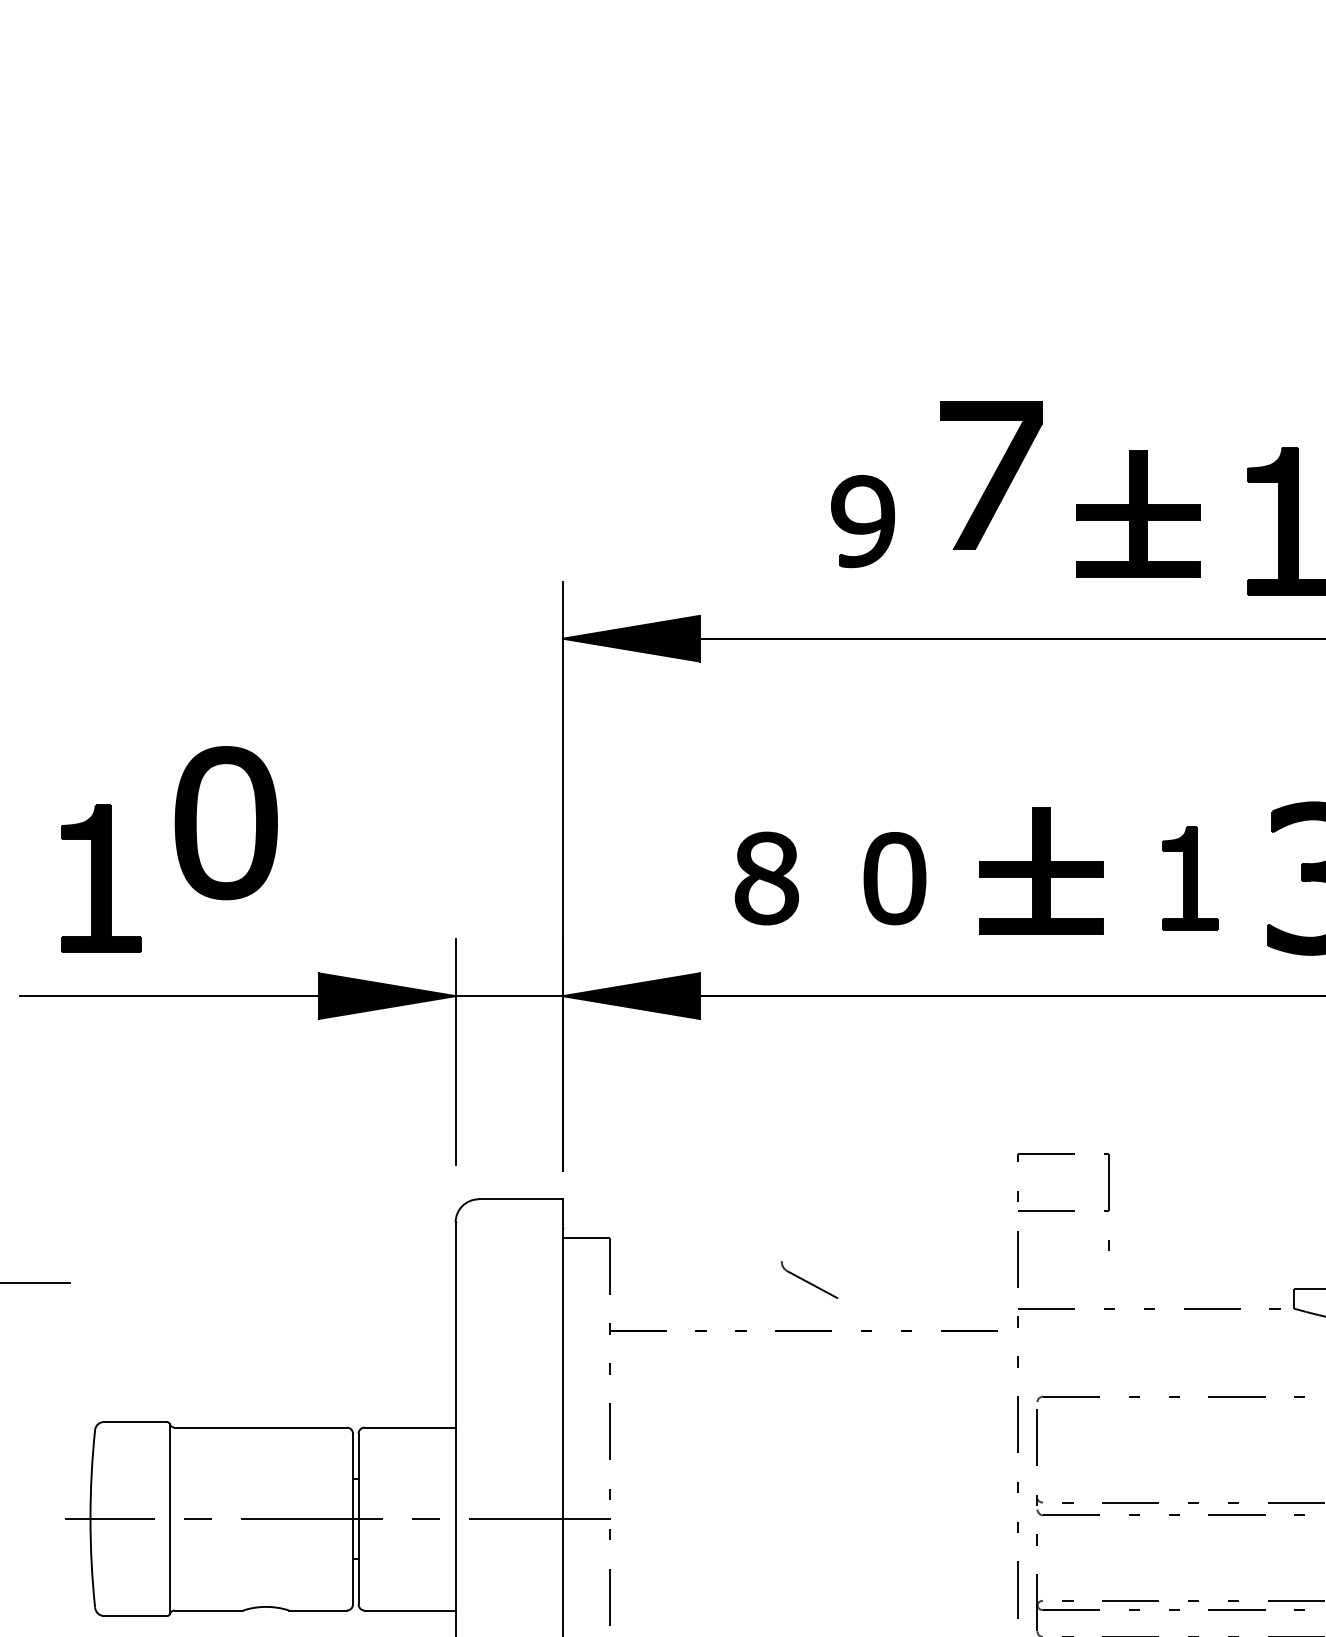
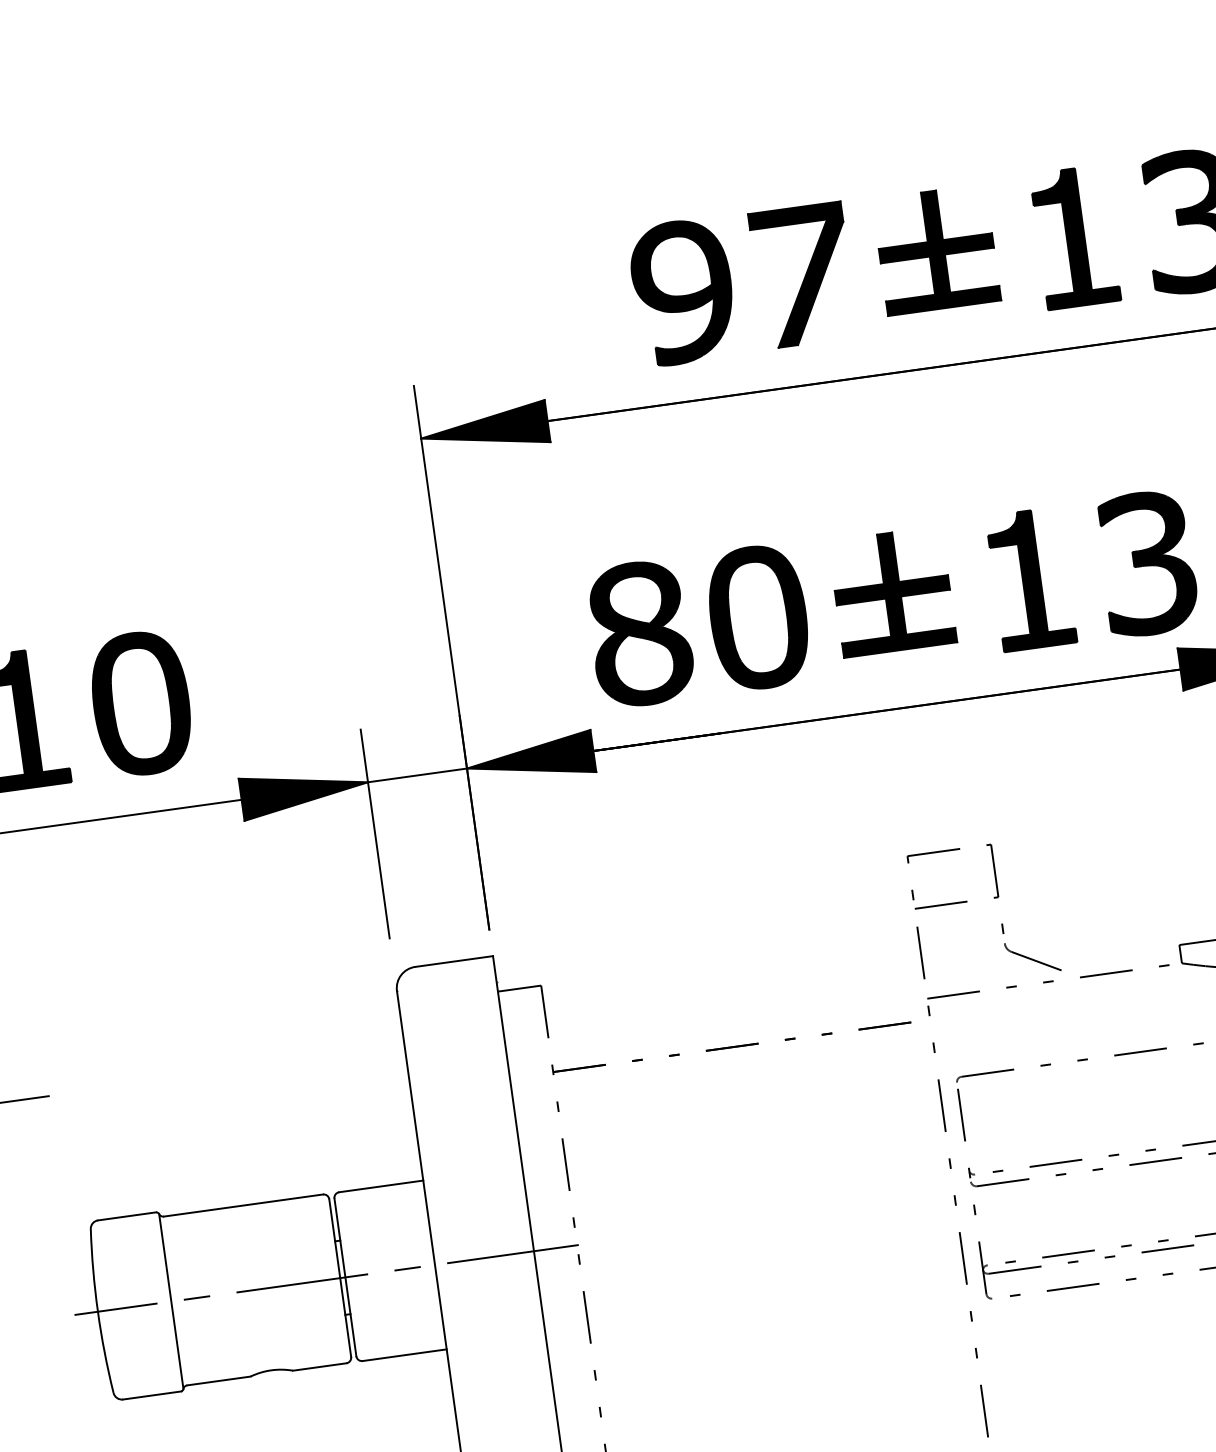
part: (991, 475) -> (803, 275), moved
part: (862, 521) -> (682, 292), size x1.67
part: (225, 823) -> (140, 704), moved
part: (766, 878) -> (639, 633), size x1.67
part: (894, 878) -> (758, 617), size x1.67
part: (1190, 878) -> (1031, 579), size x1.43
part: (809, 1279) -> (1032, 956), moved

